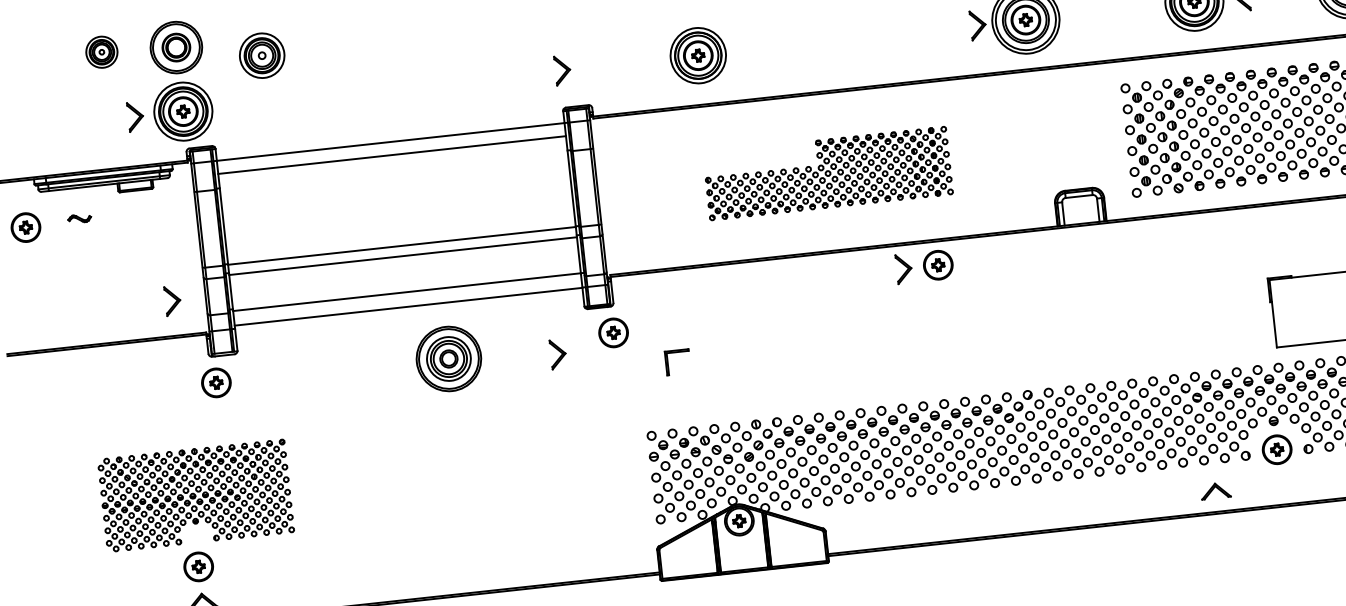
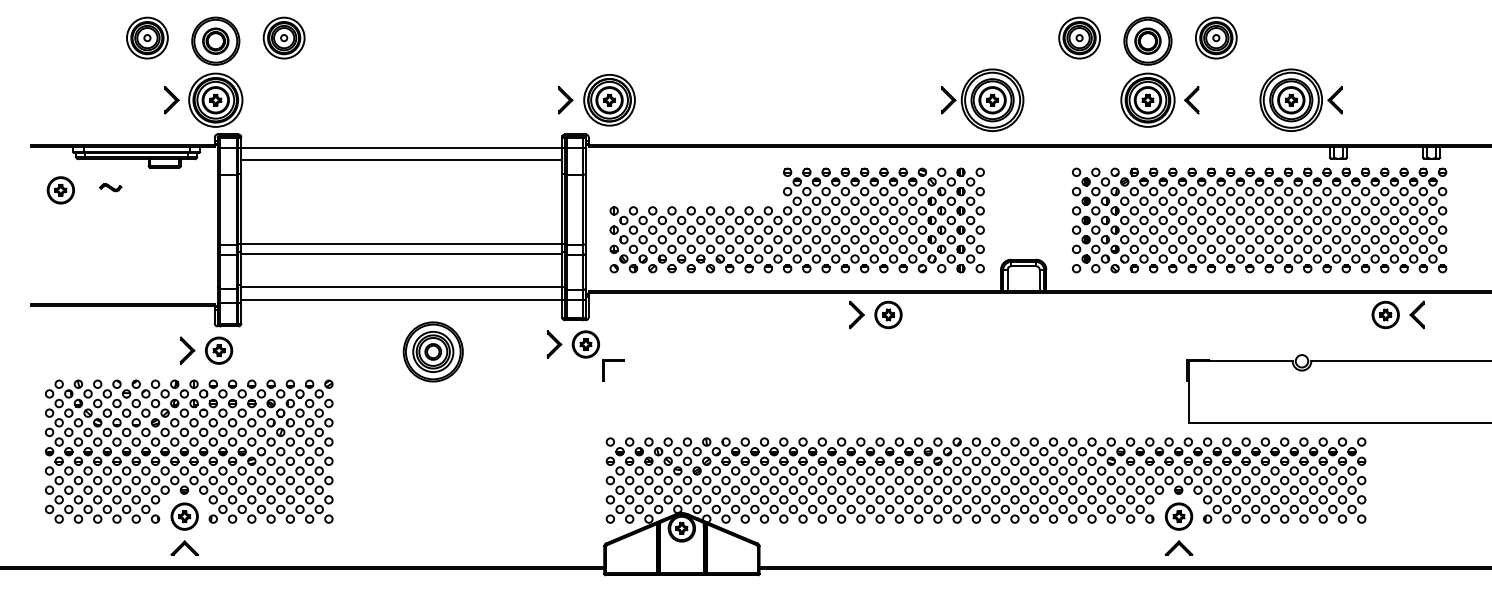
part: (101, 51) -> (147, 37), size x1.43
part: (261, 55) -> (283, 37), moved
part: (698, 55) -> (609, 100), moved
part: (827, 173) -> (796, 220), size x1.67
part: (172, 300) -> (187, 350), moved
part: (676, 352) -> (613, 361), moved
part: (558, 354) -> (554, 344), moved
part: (1215, 490) -> (1178, 547), moved
part: (196, 495) -> (189, 451), size x1.67

